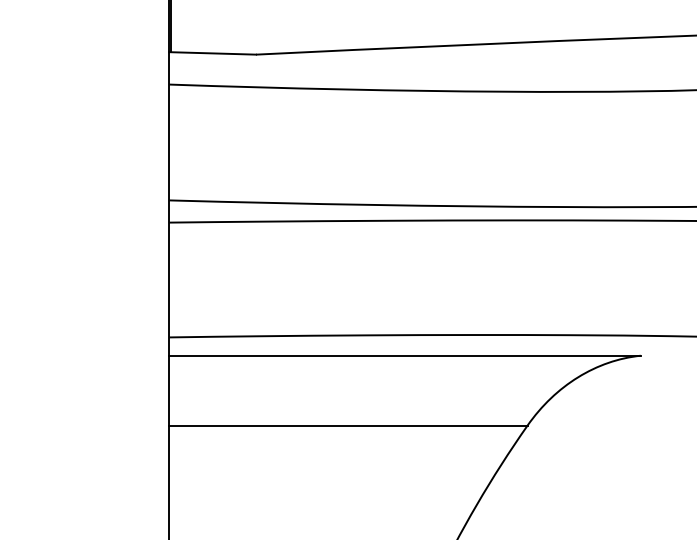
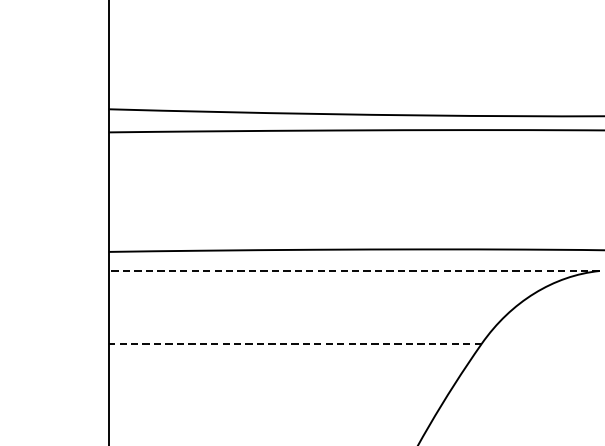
line: (405, 355) -> (354, 270), solid -> dashed
line: (348, 425) -> (295, 343), solid -> dashed

